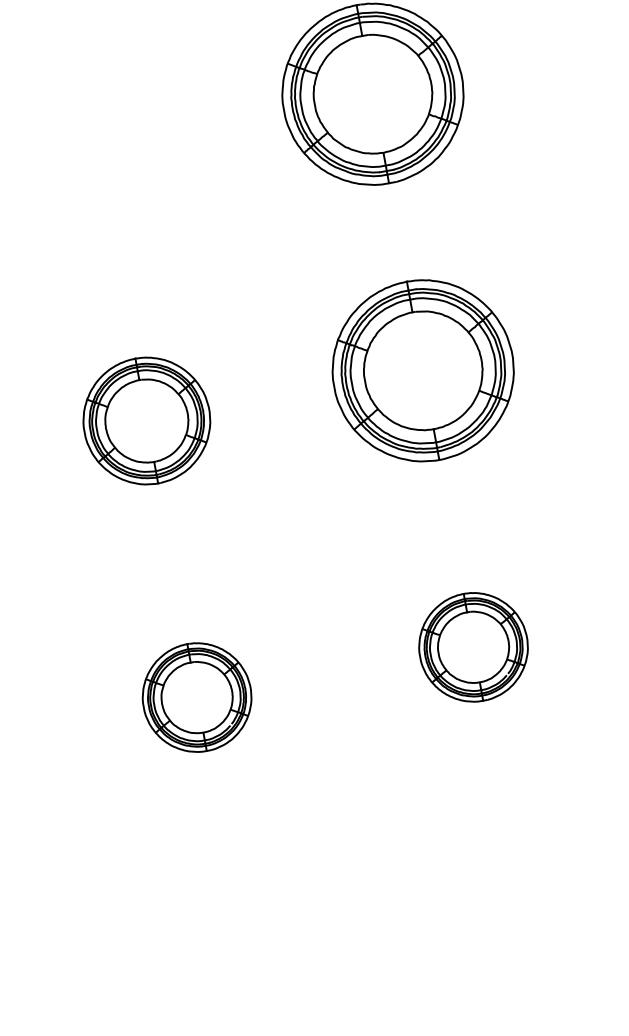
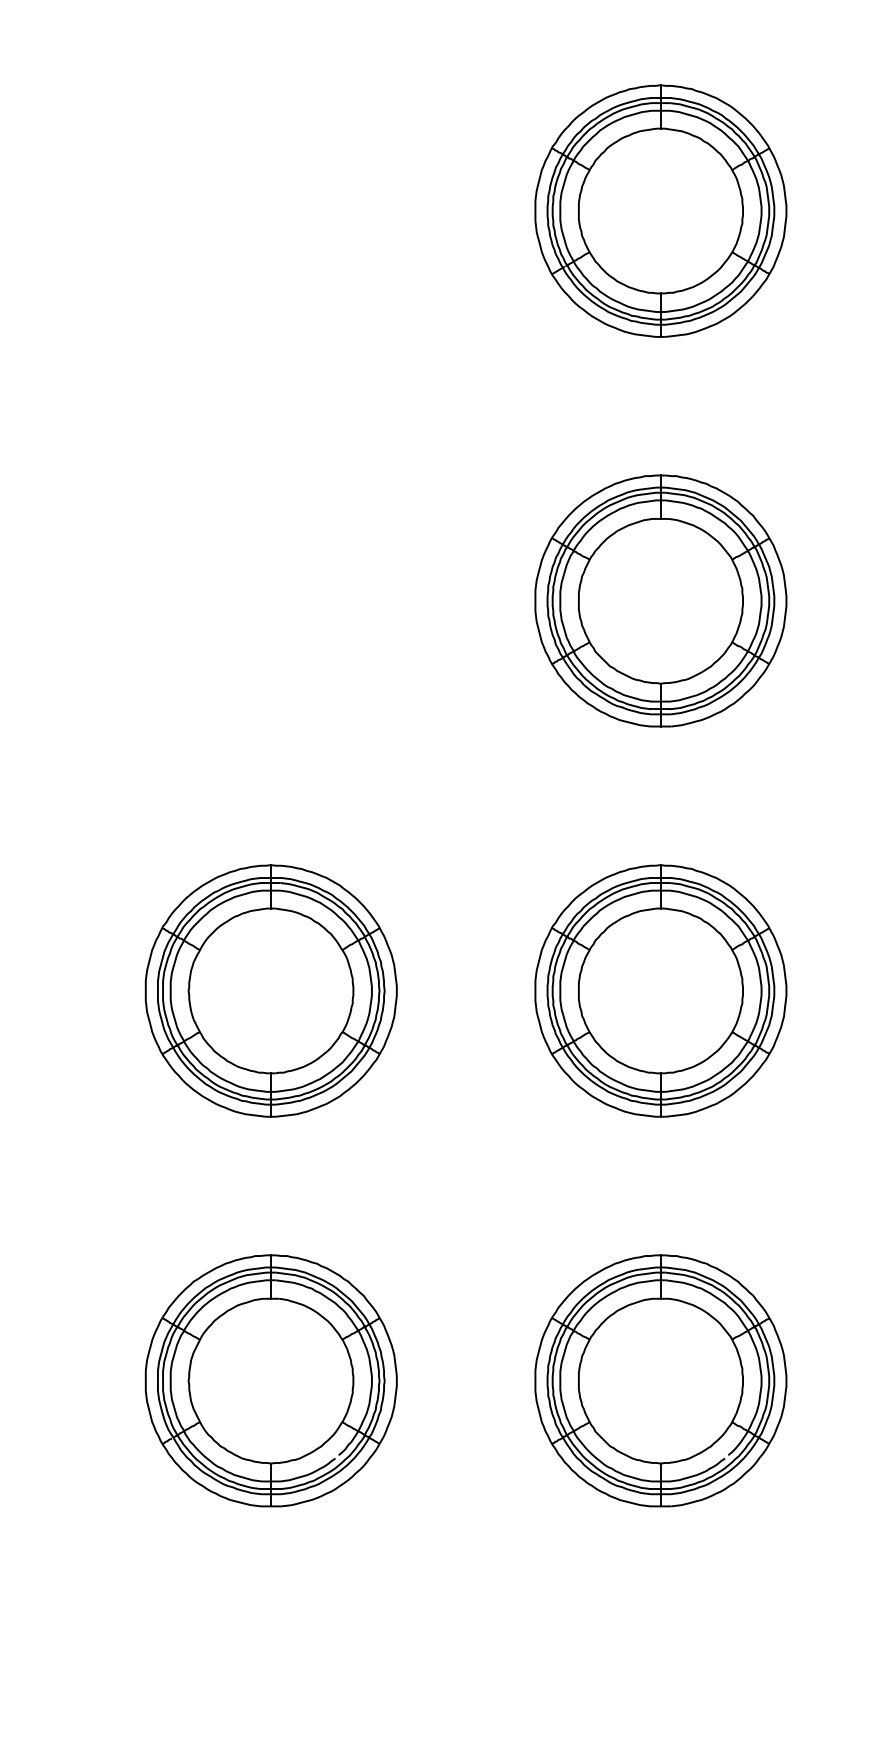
part: (146, 420) -> (270, 990), size x1.43
part: (473, 647) -> (660, 1380), size x1.67
part: (196, 697) -> (270, 1380), size x1.67

